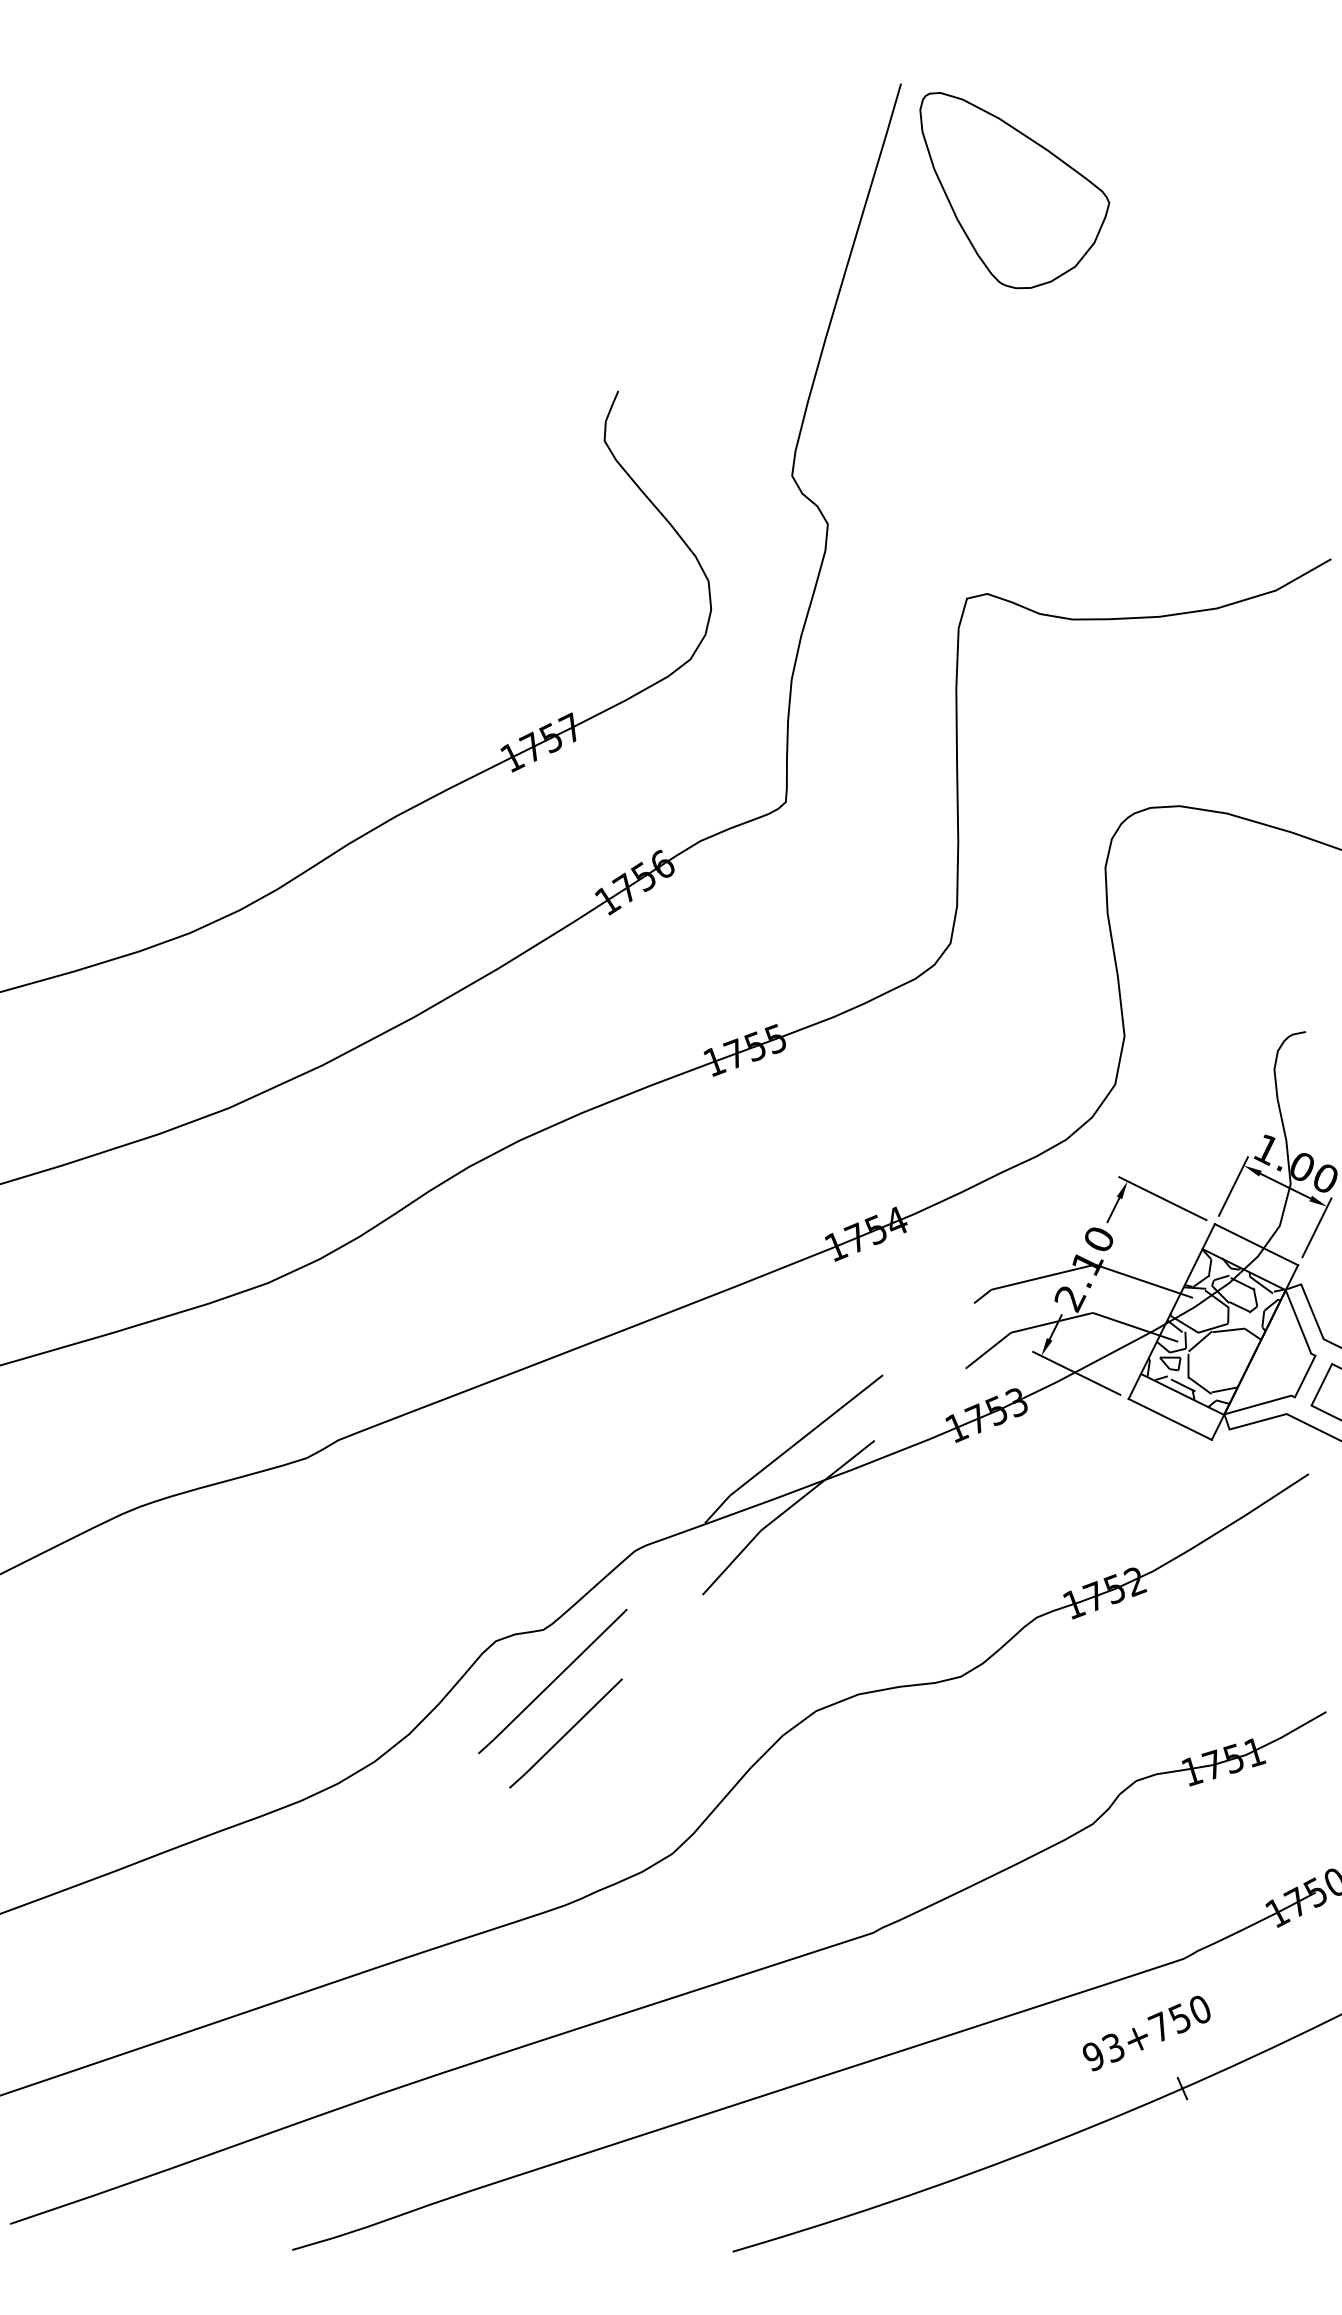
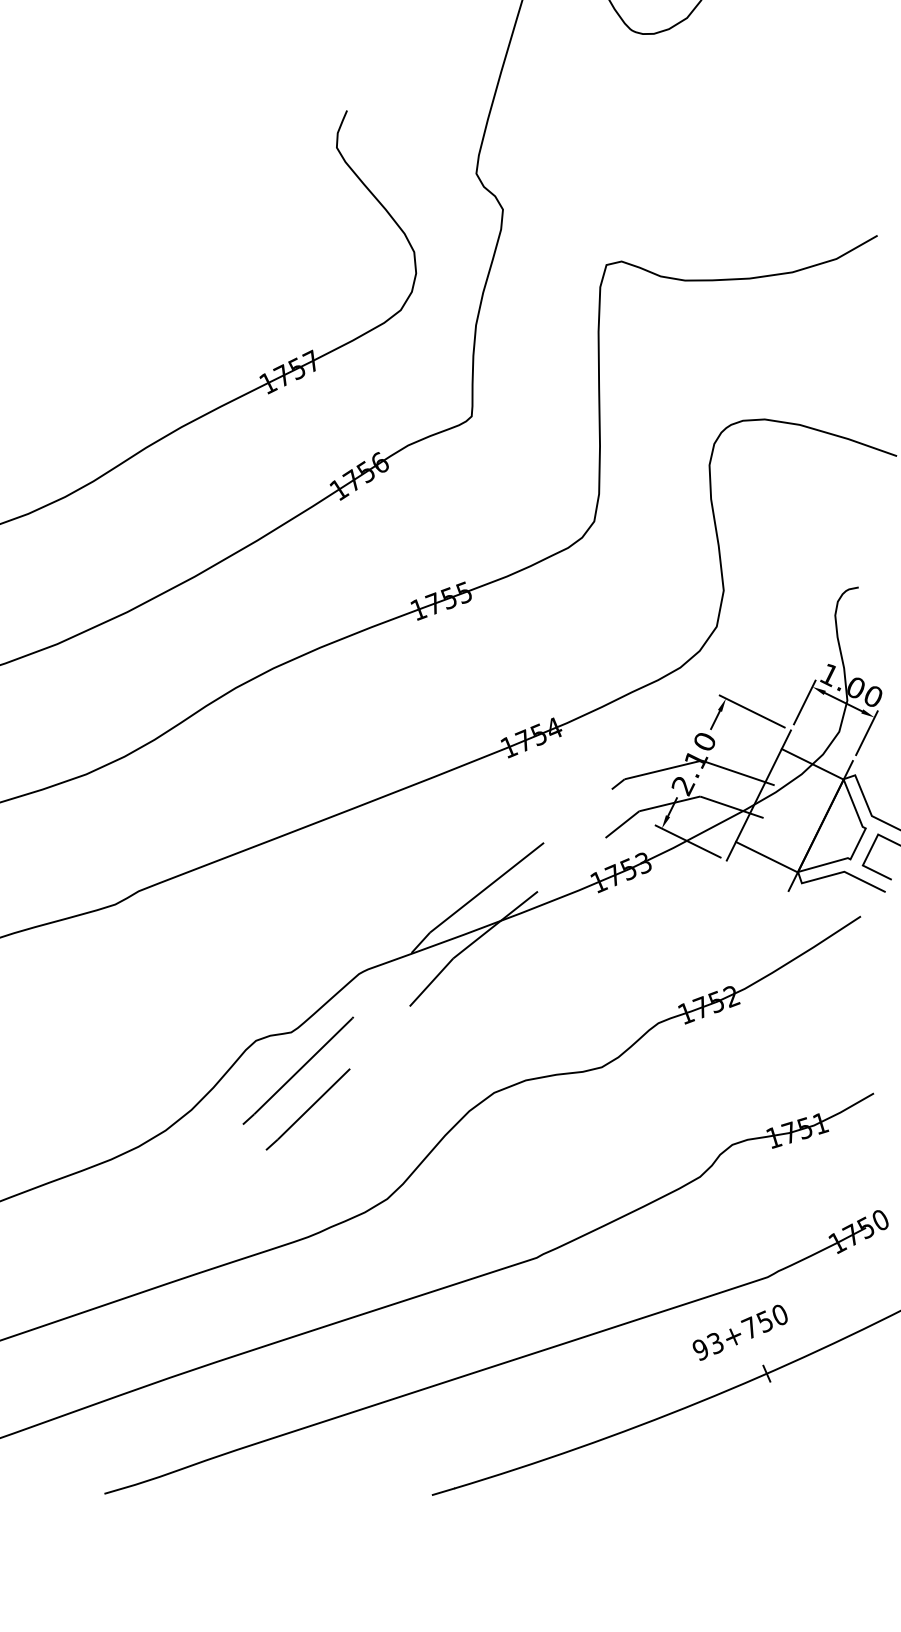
line: (1256, 1244) -> (821, 745), removed
hatch: (1215, 1328) -> (791, 808), removed
line: (1169, 1418) -> (757, 875), removed

